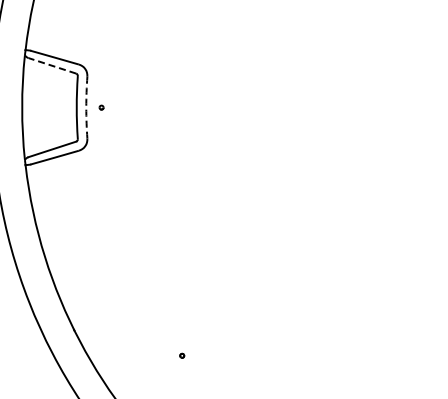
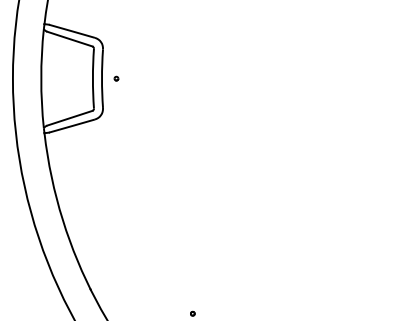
line: (51, 65) -> (69, 38), dashed -> solid
arc: (86, 107) -> (102, 78), dashed -> solid

